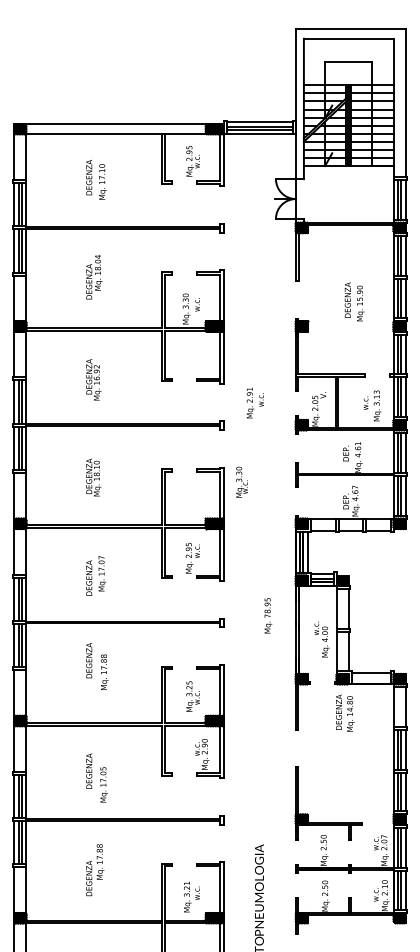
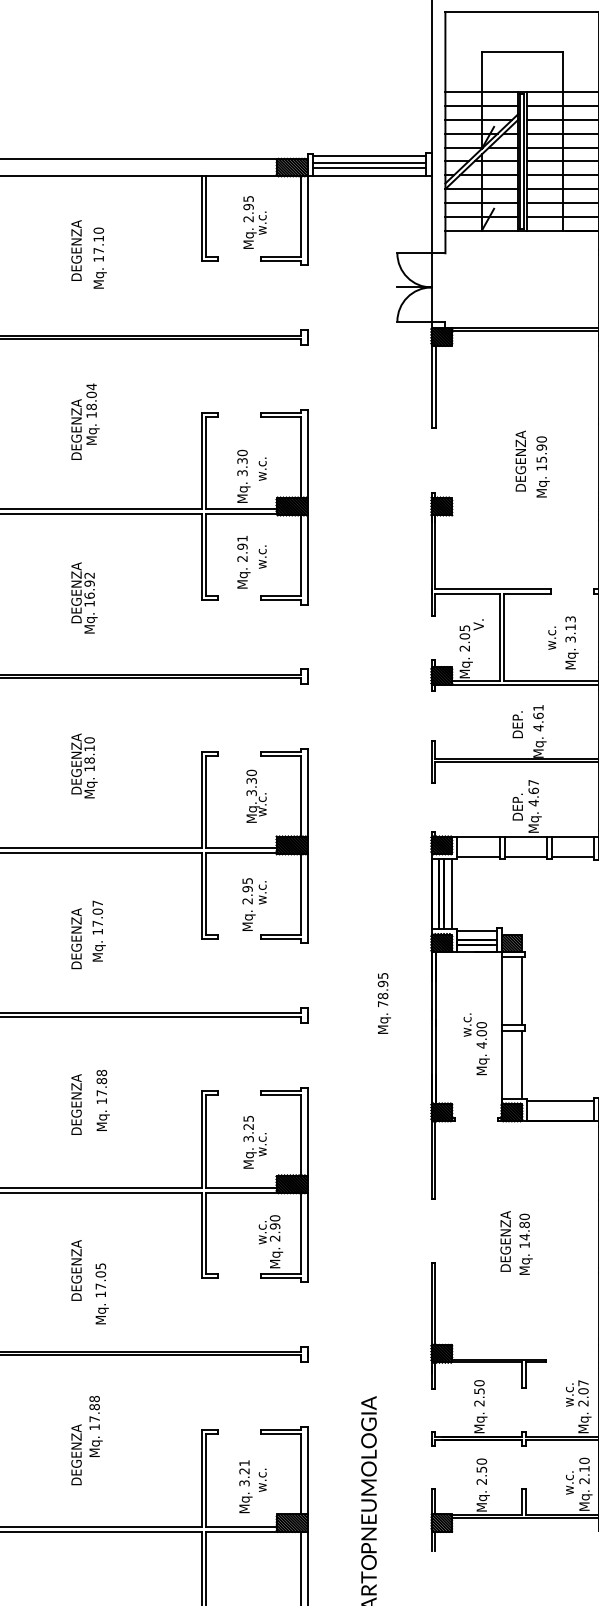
text: (254, 402) -> (250, 561), moved
text: (241, 481) -> (255, 795), moved
text: (89, 660) -> (77, 1104), moved
text: (345, 712) -> (516, 1241), moved

